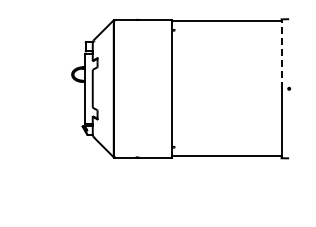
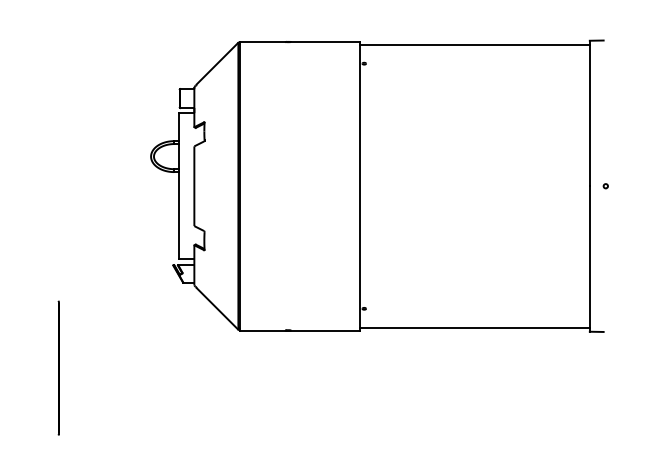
line: (281, 54) -> (589, 114), dashed -> solid
line: (27, 175) -> (57, 367), added

